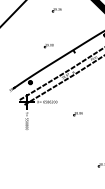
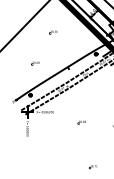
part: (48, 45) -> (35, 63), moved
part: (77, 113) -> (81, 122), moved

